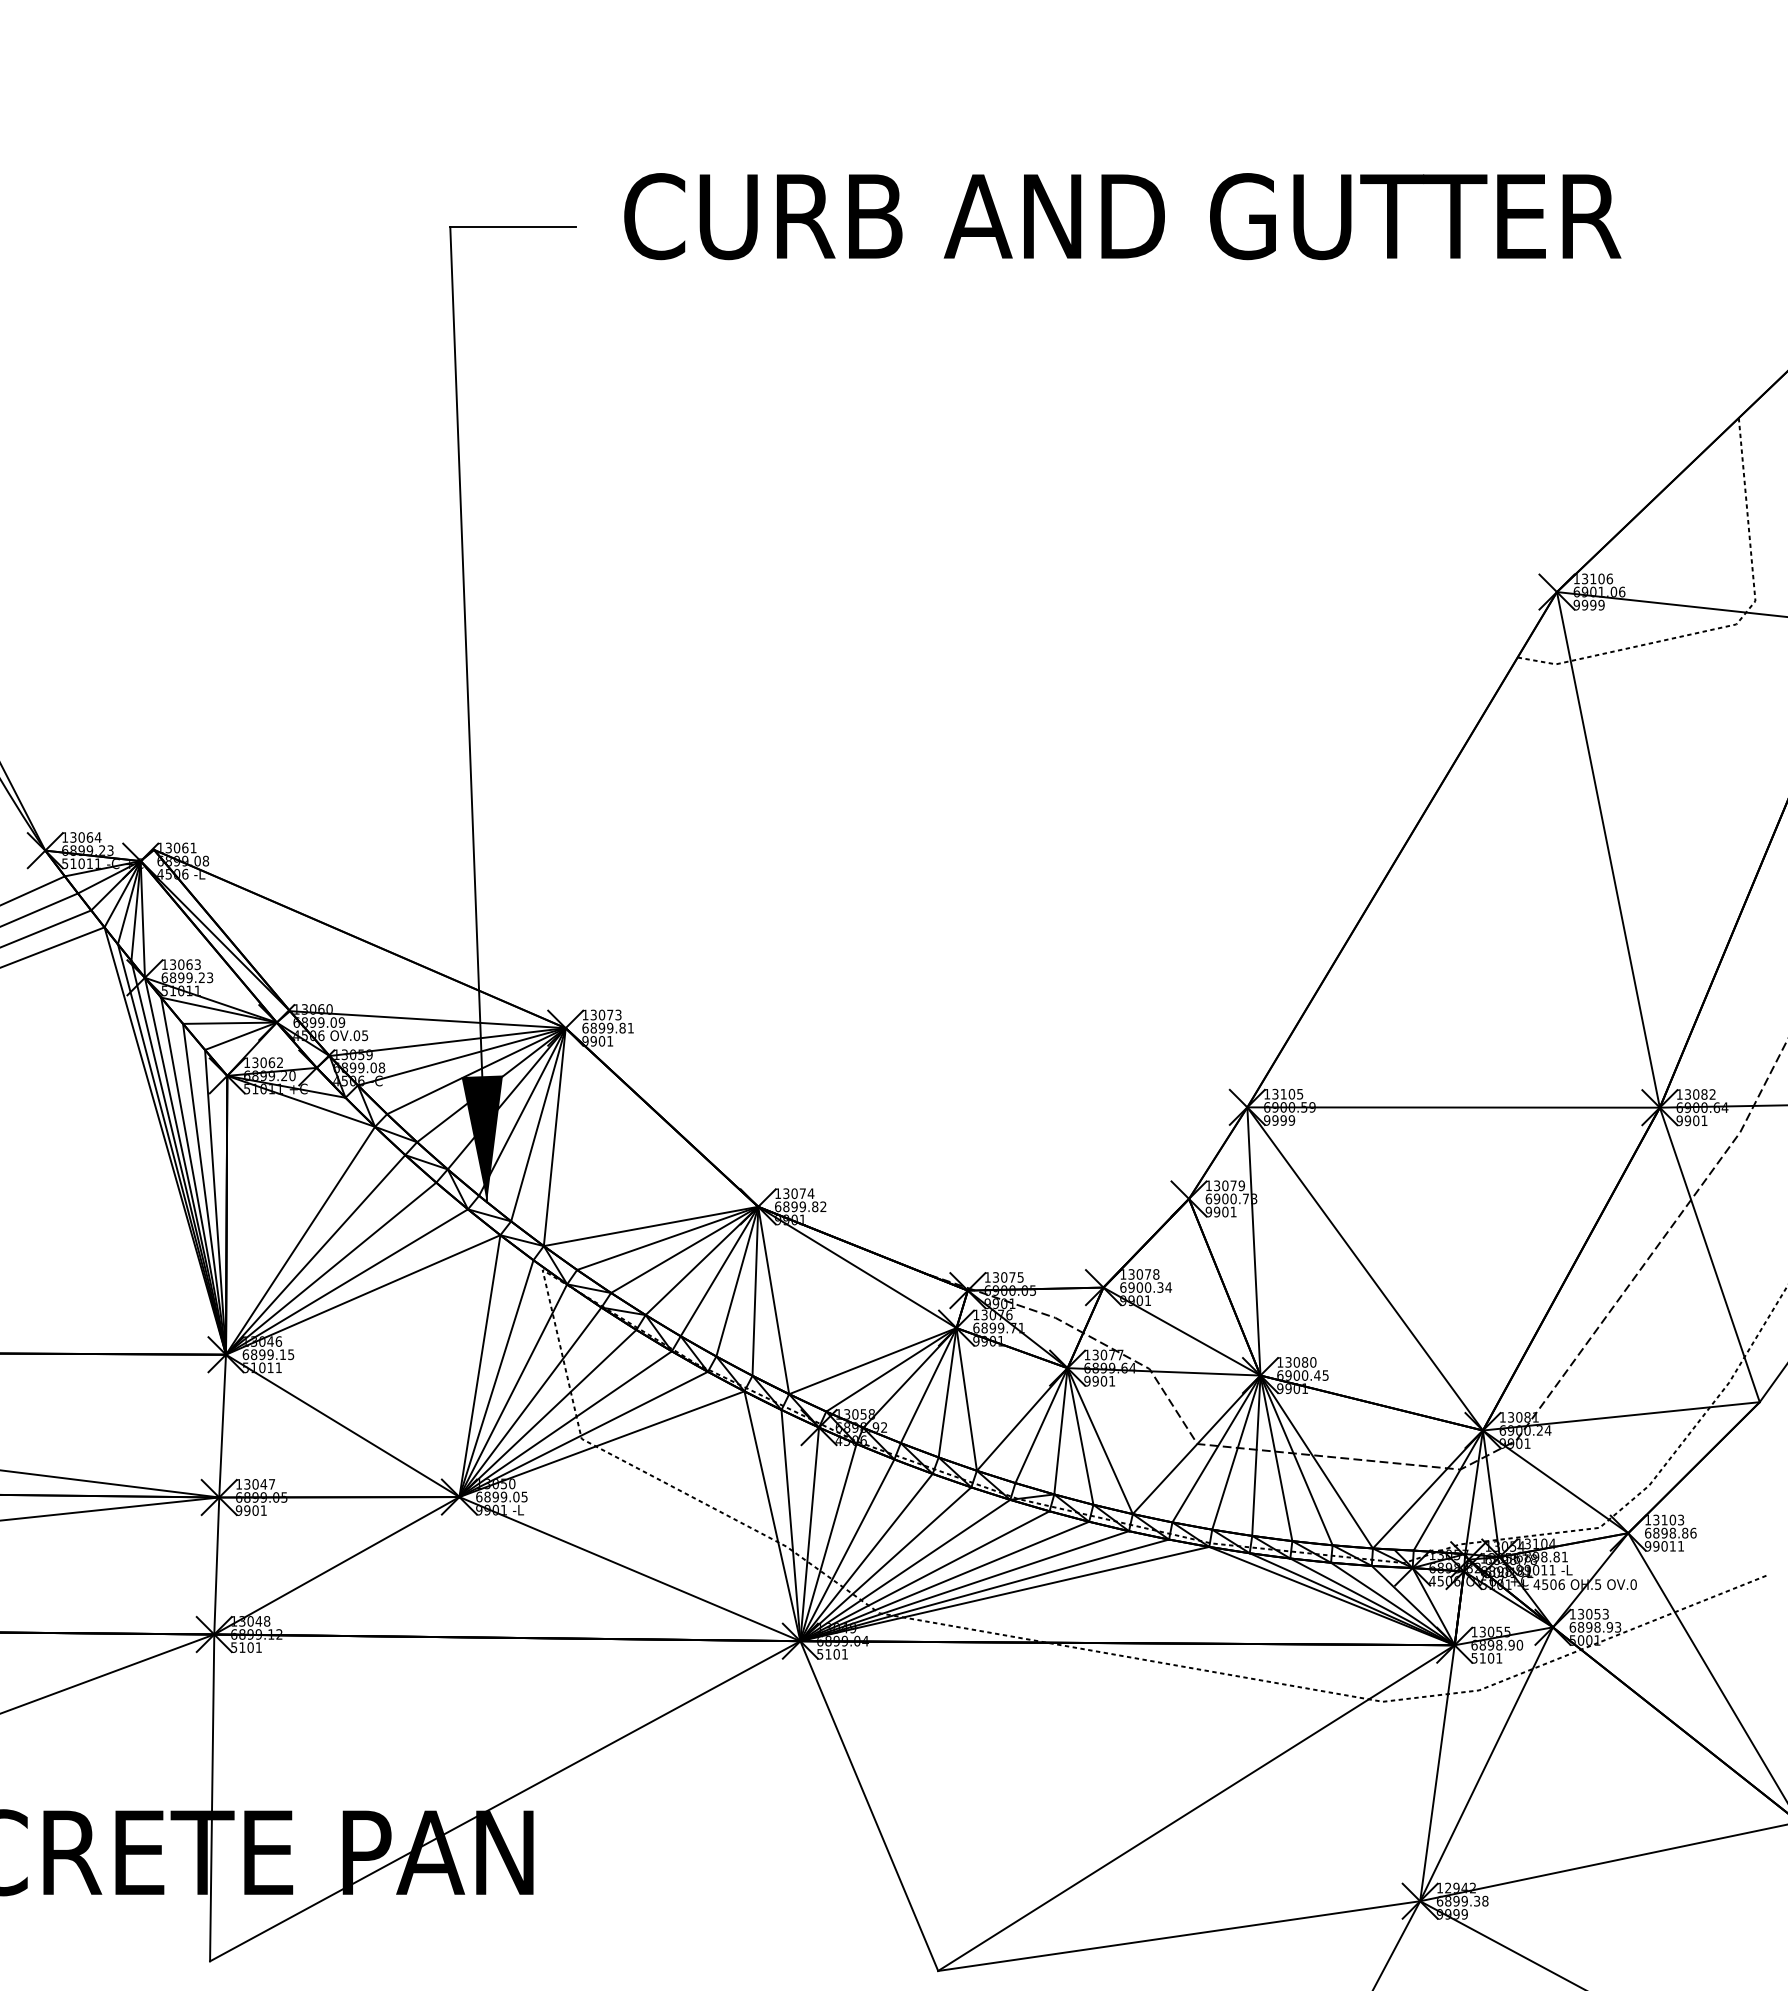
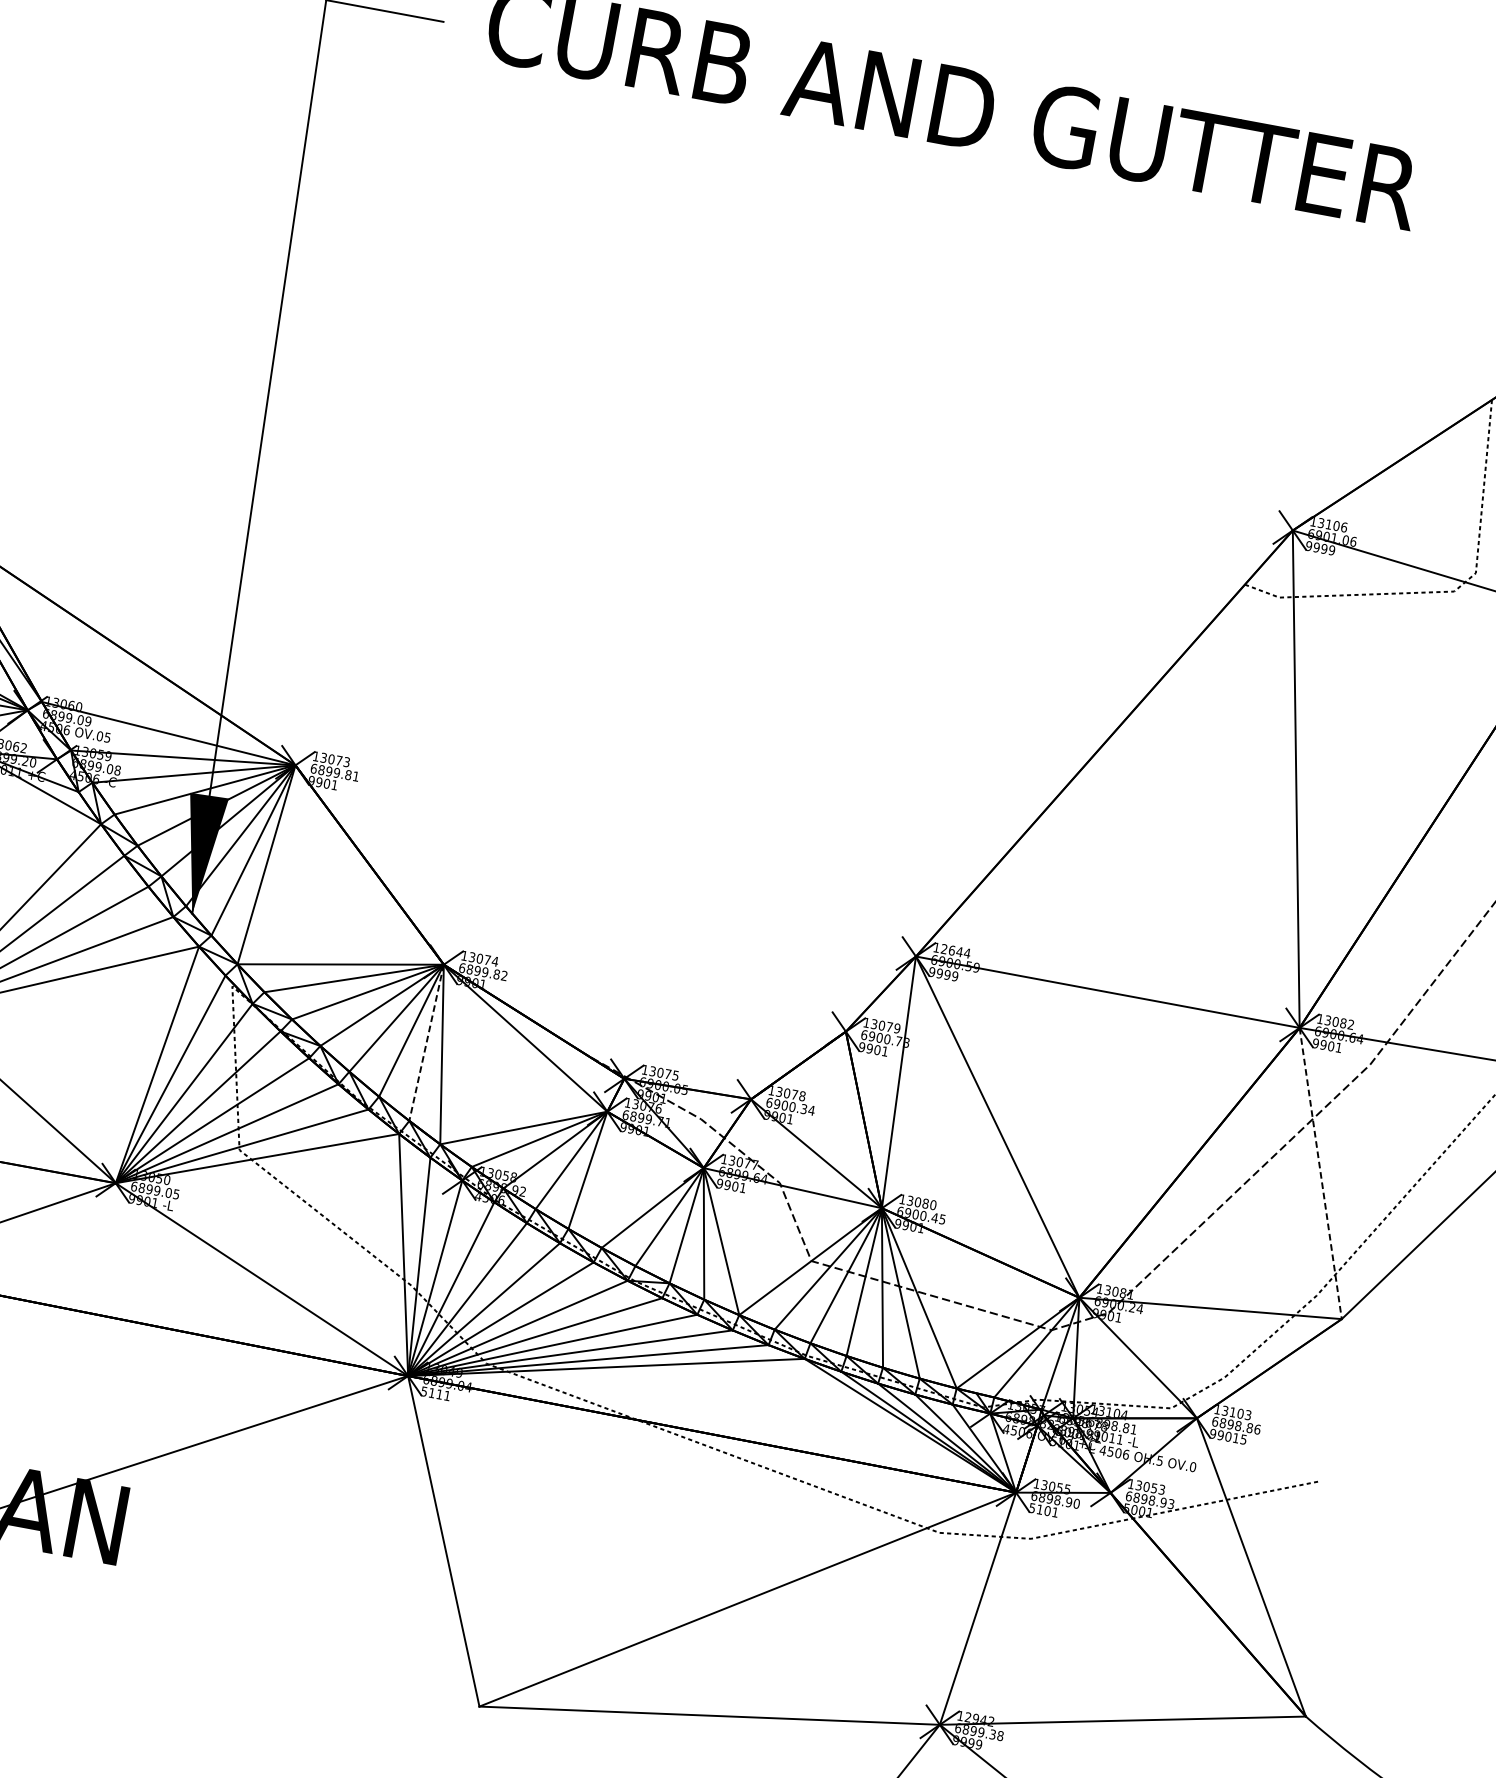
text: (1287, 1093) -> (955, 950), 13105 -> 12644
line: (1709, 1254) -> (1320, 1173), solid -> dashed
line: (755, 1291) -> (426, 1043), solid -> dashed
line: (966, 1399) -> (604, 1179), removed
text: (1681, 1546) -> (1244, 1439), 99011 -> 99015
text: (836, 1654) -> (439, 1394), 5101 -> 5111
line: (1486, 1764) -> (1025, 1609), removed

